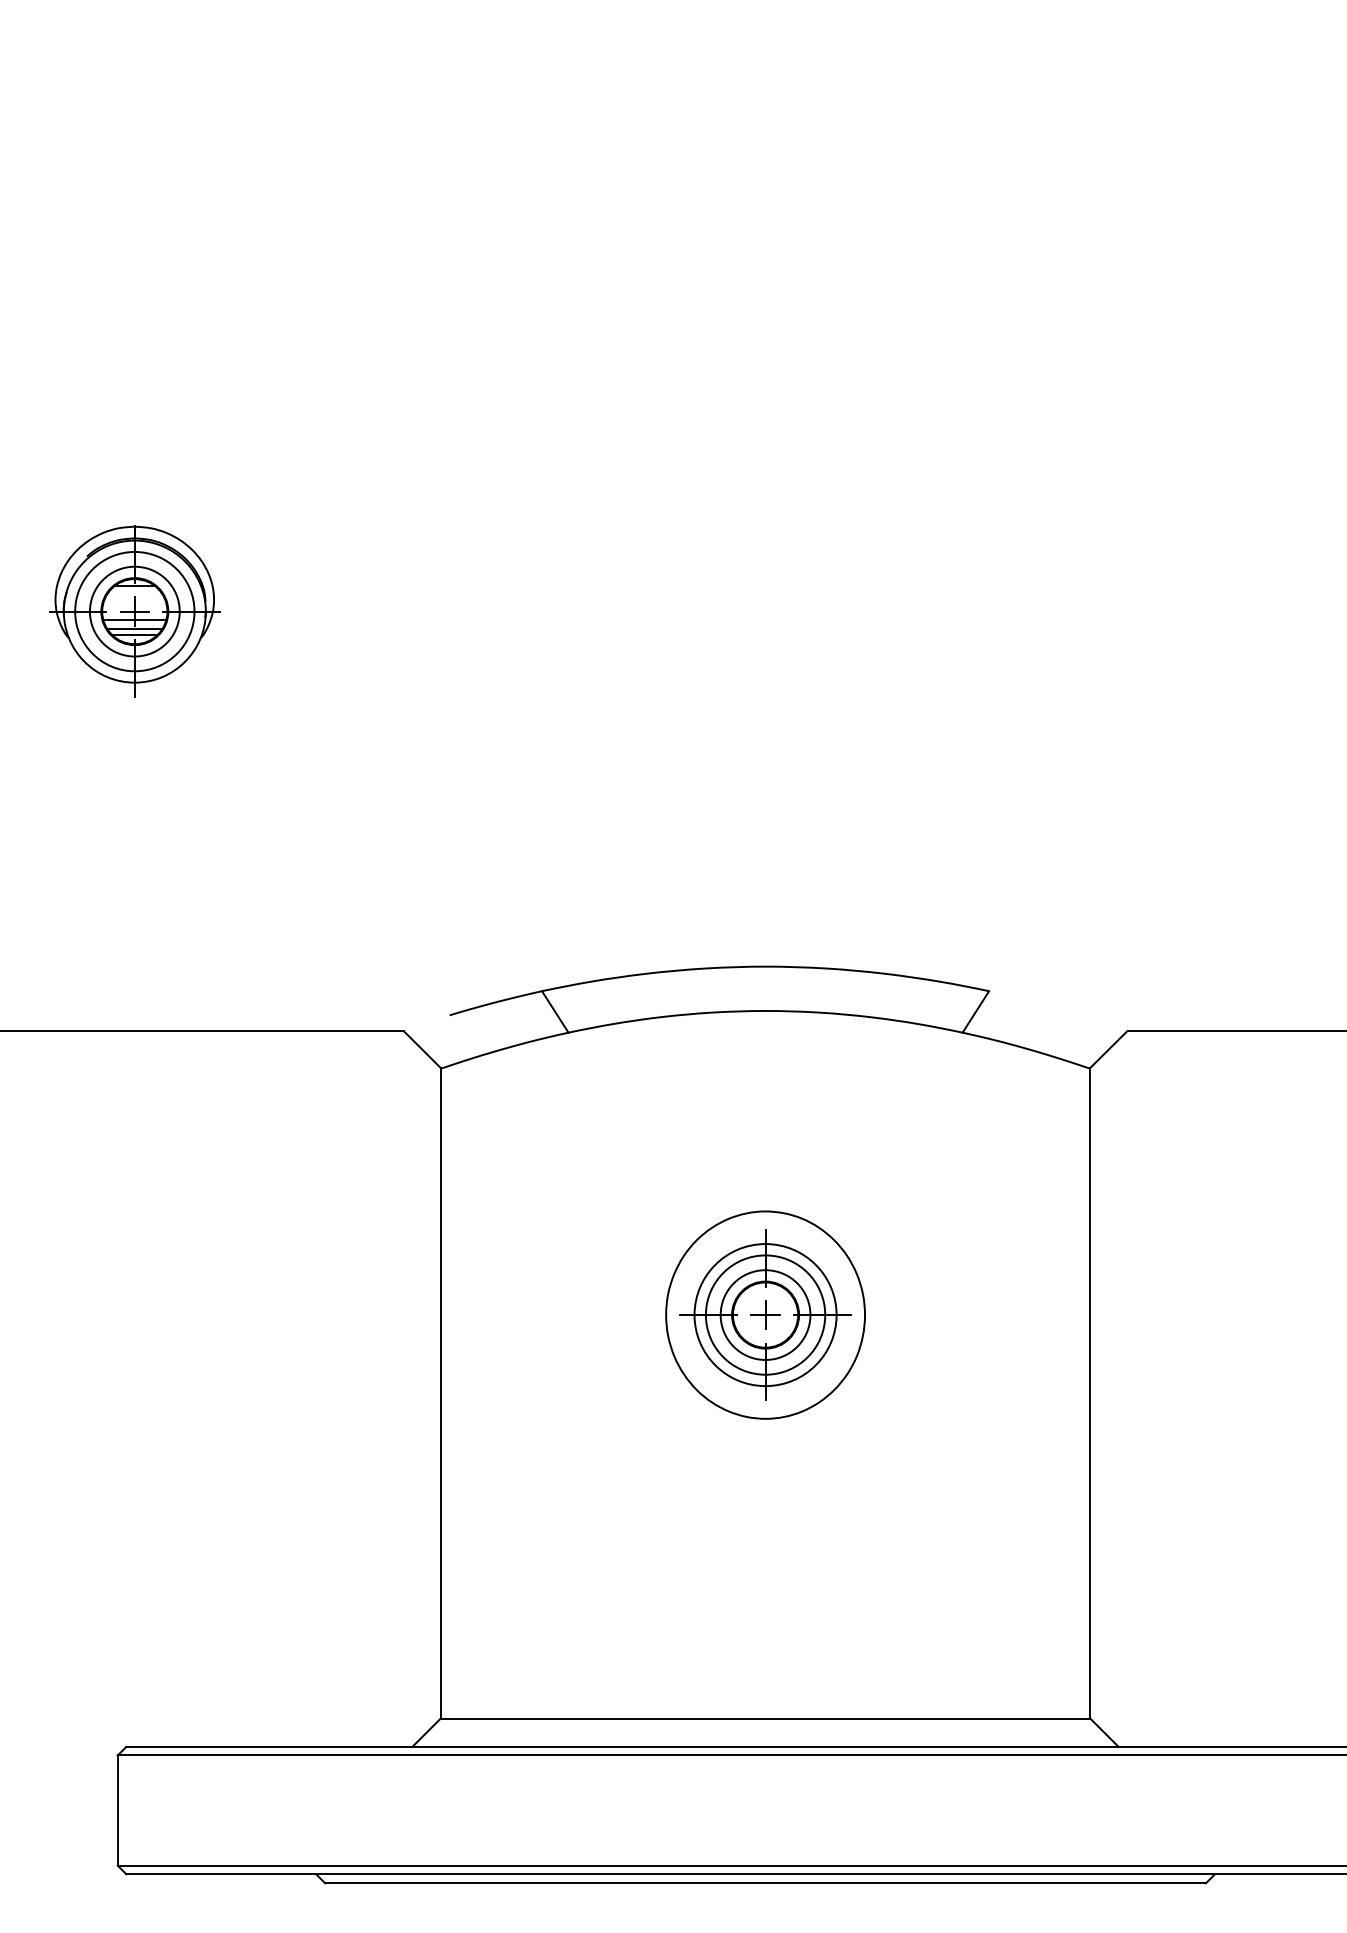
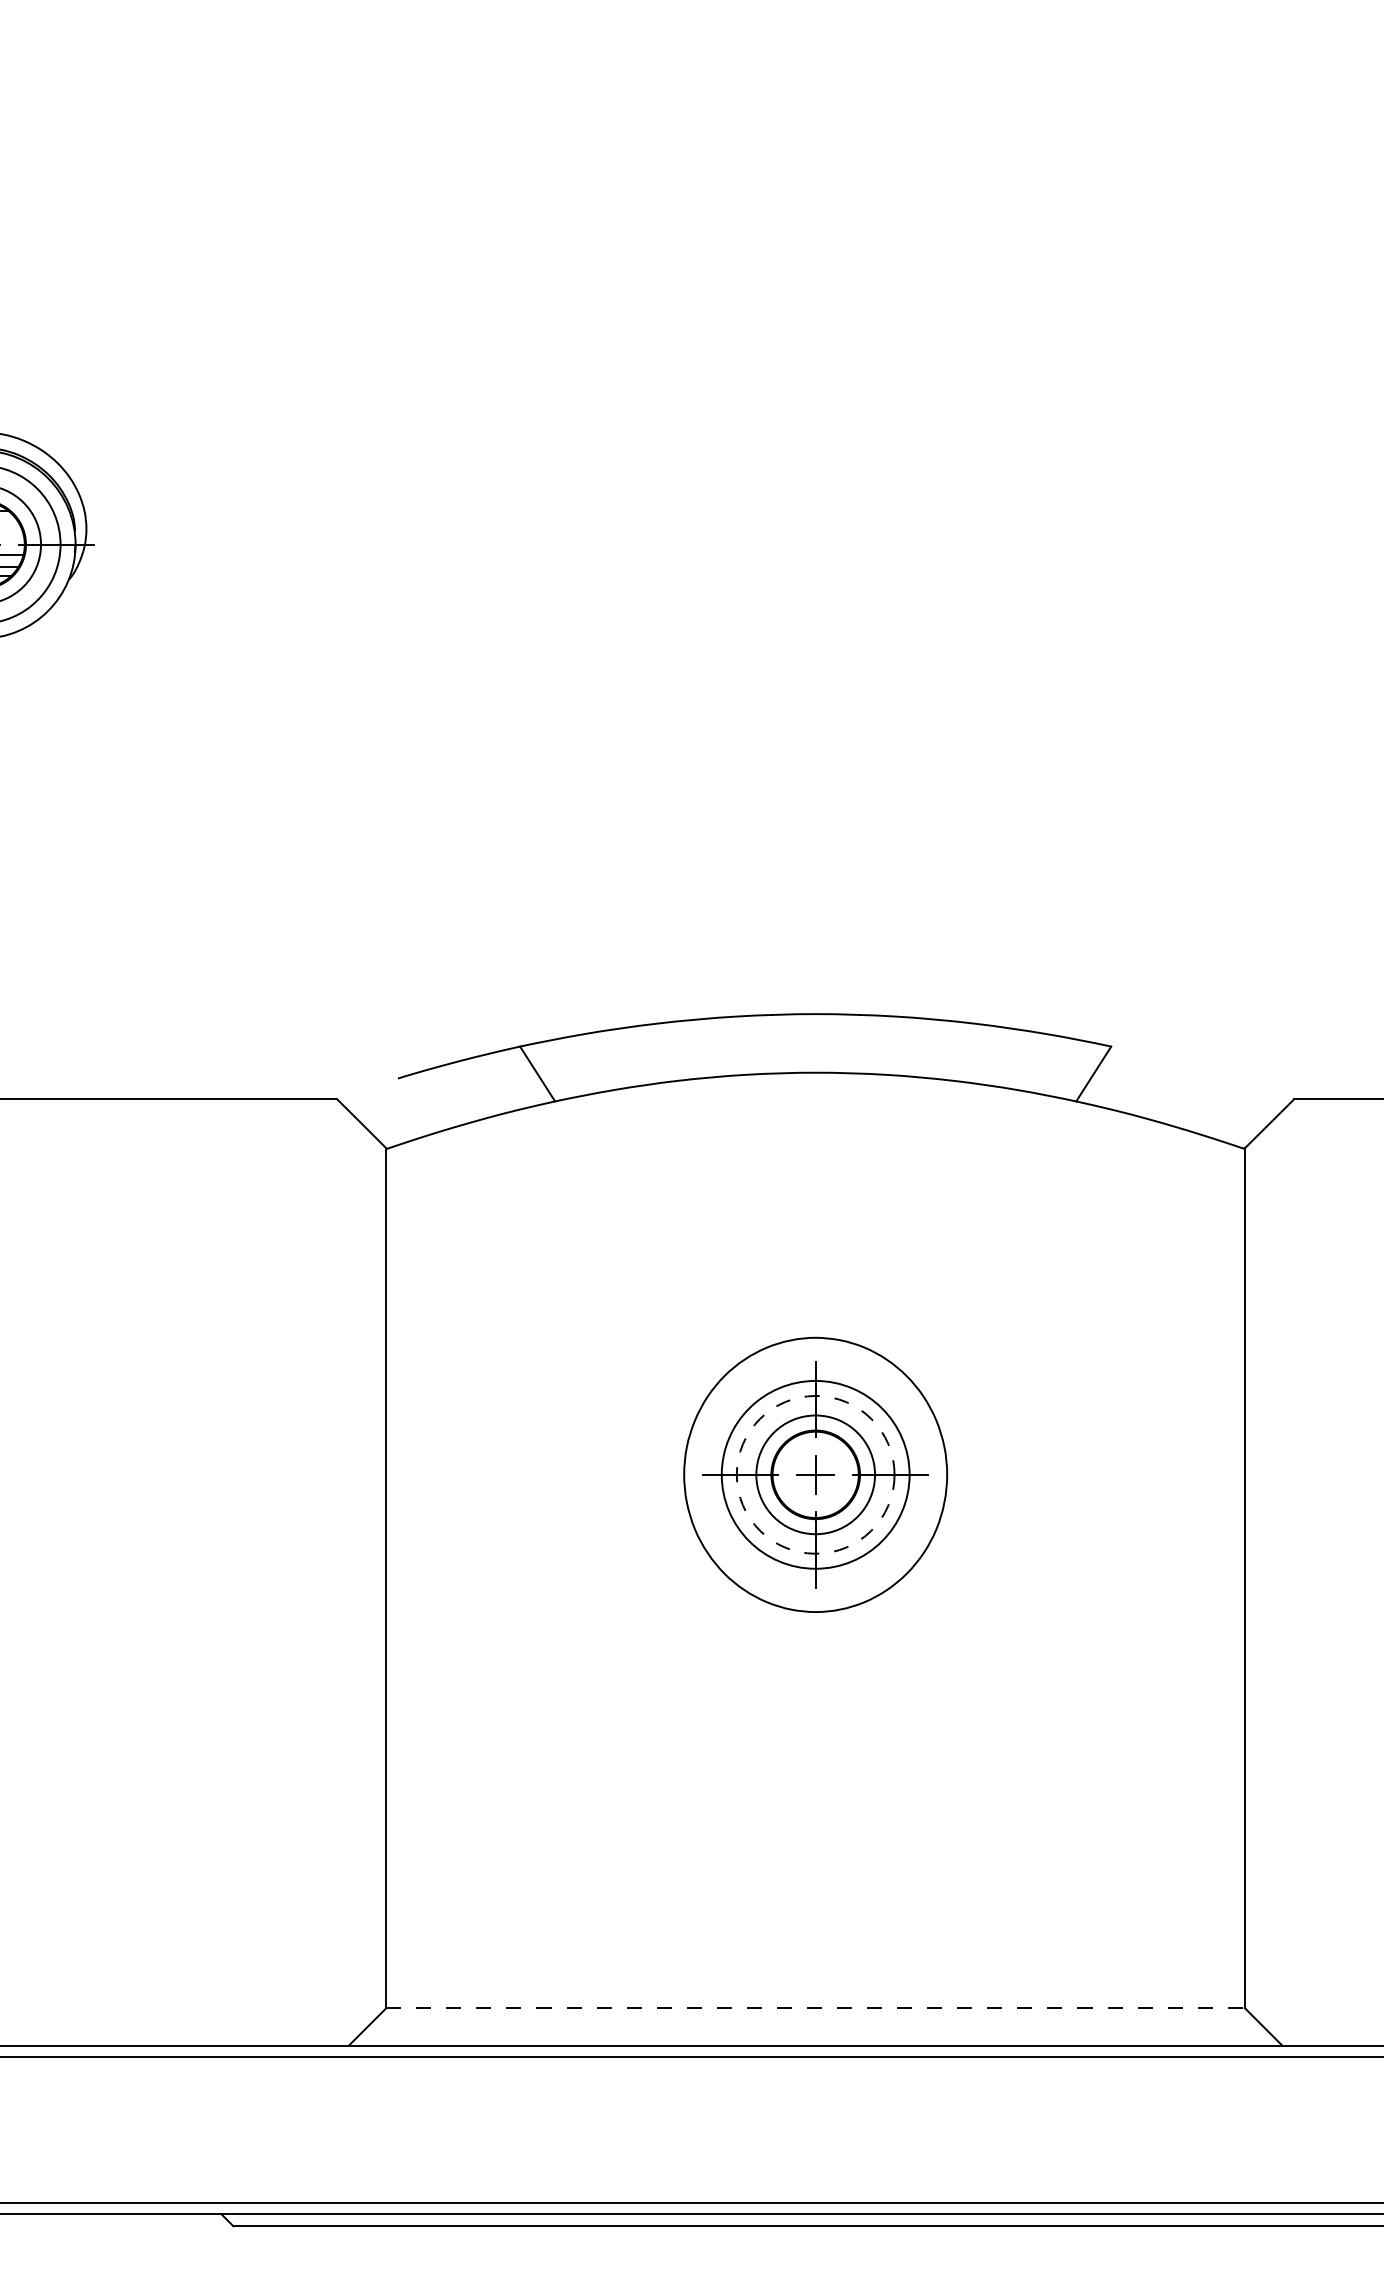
circle: (765, 1314) -> (815, 1474), solid -> dashed
line: (765, 1718) -> (815, 2008), solid -> dashed

